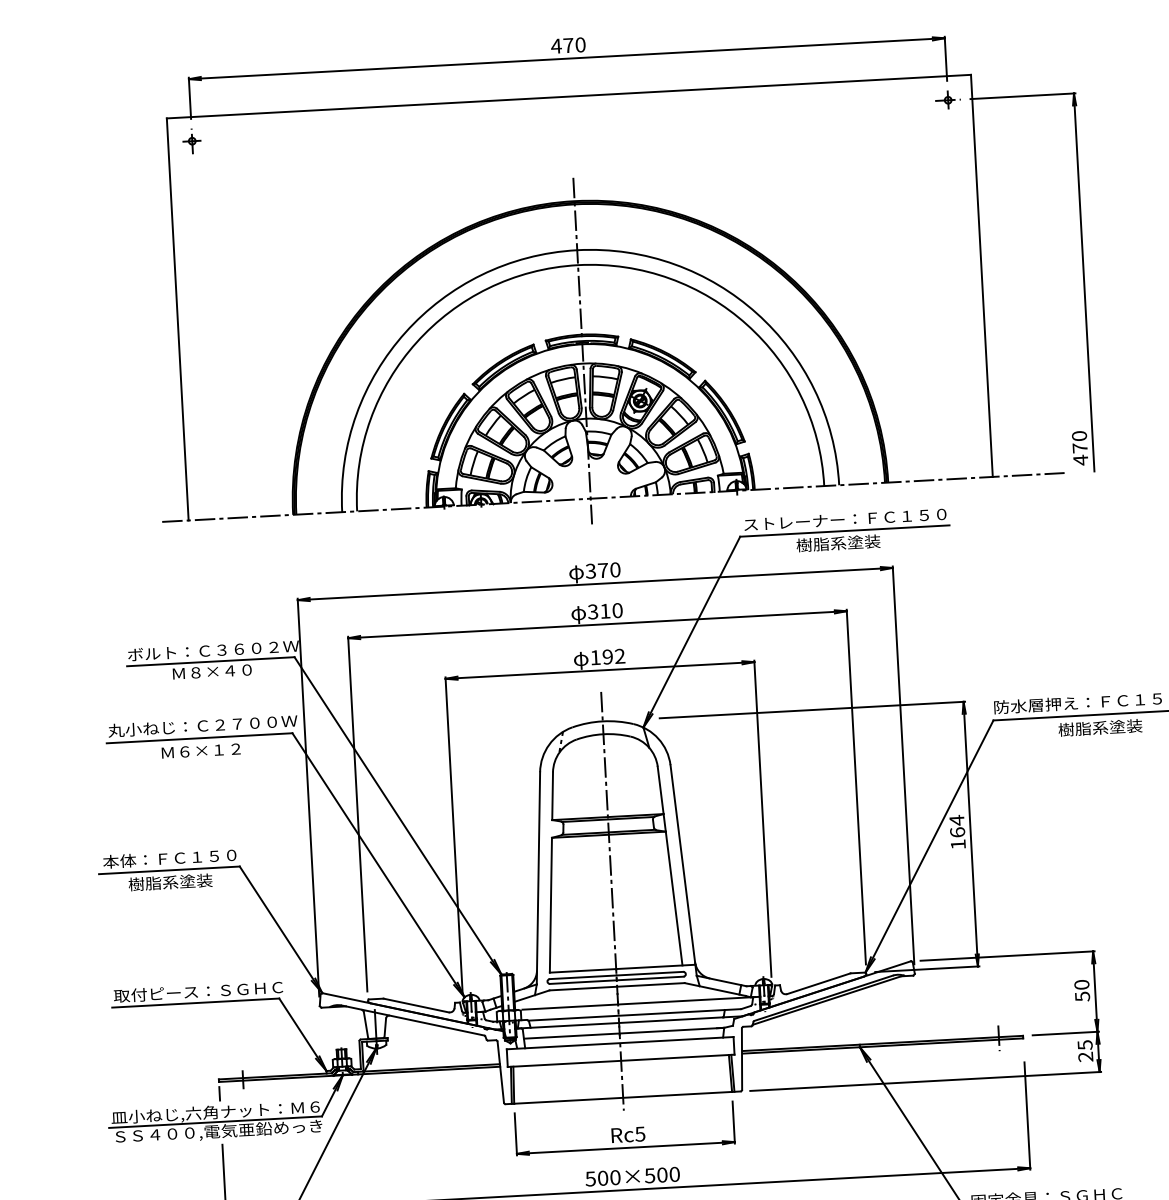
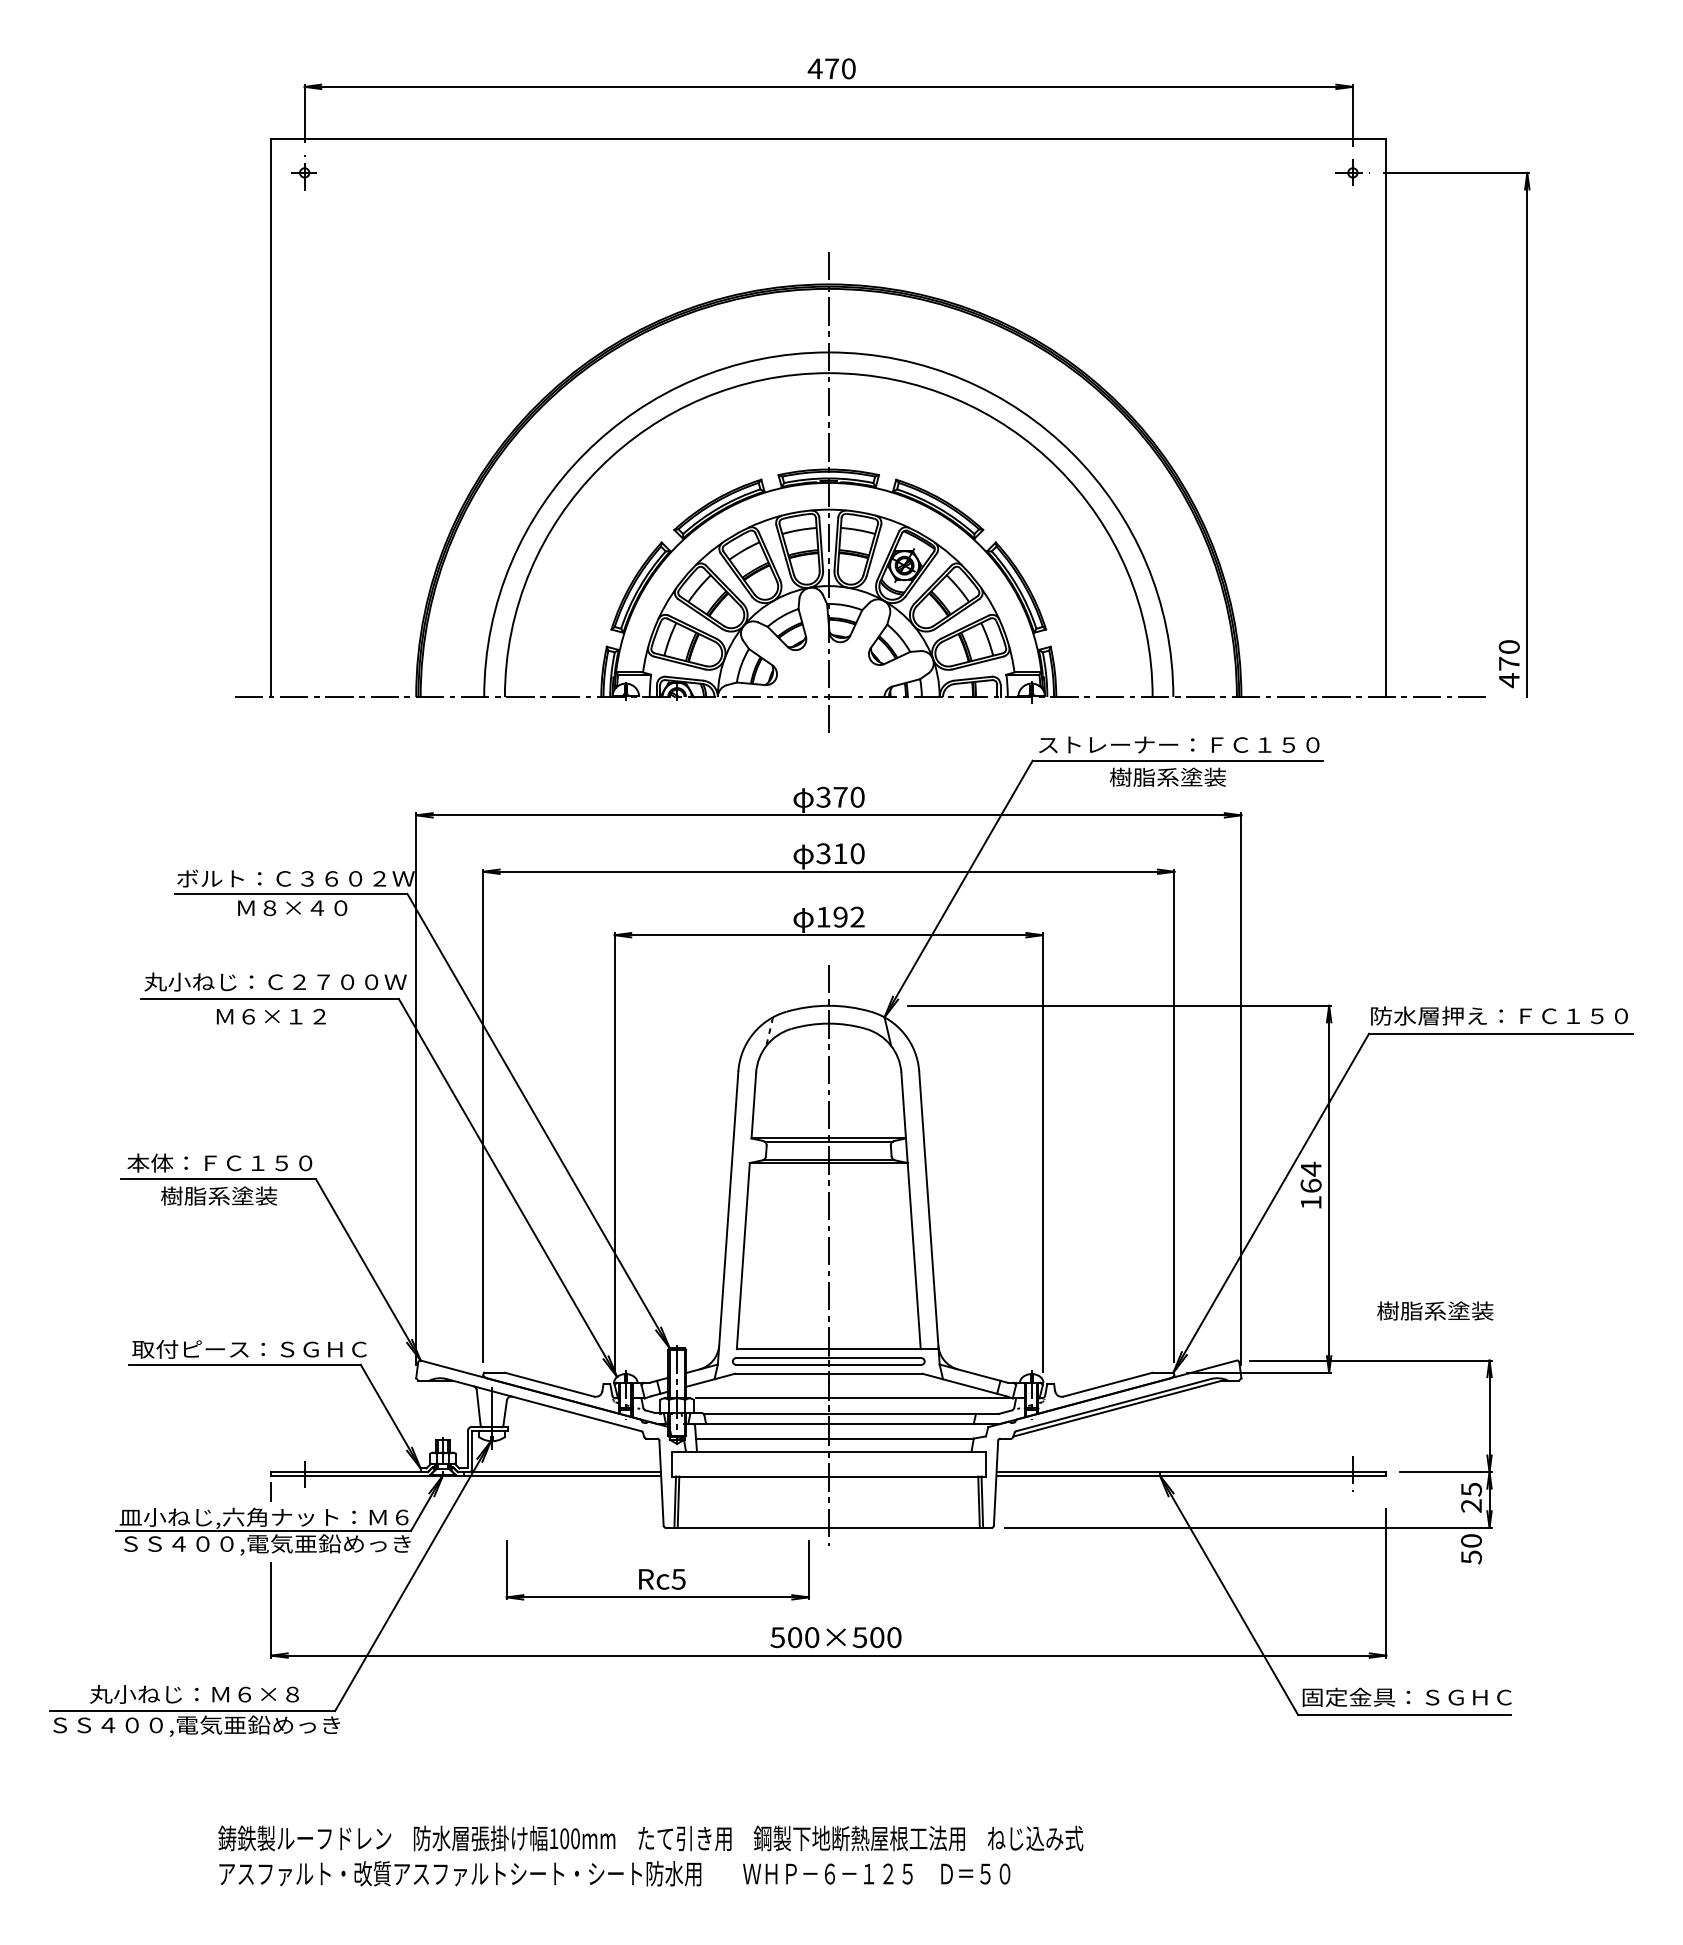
text: (1100, 727) -> (1435, 1310), moved
text: (1082, 991) -> (1471, 1549), moved
part: (624, 1128) -> (657, 1570), moved

